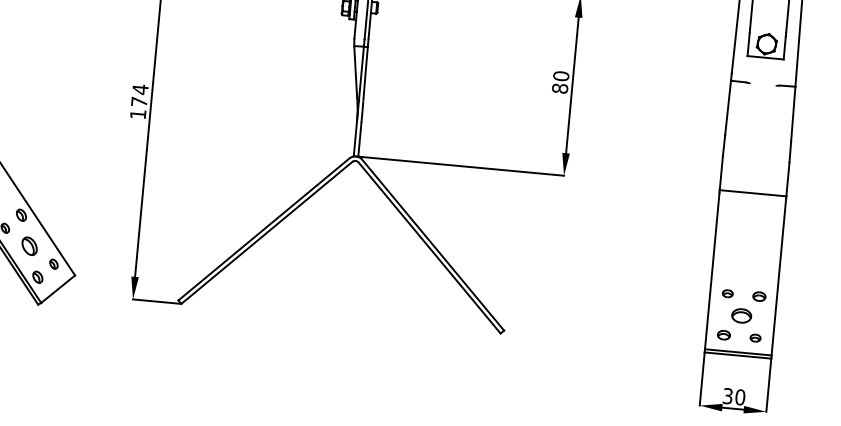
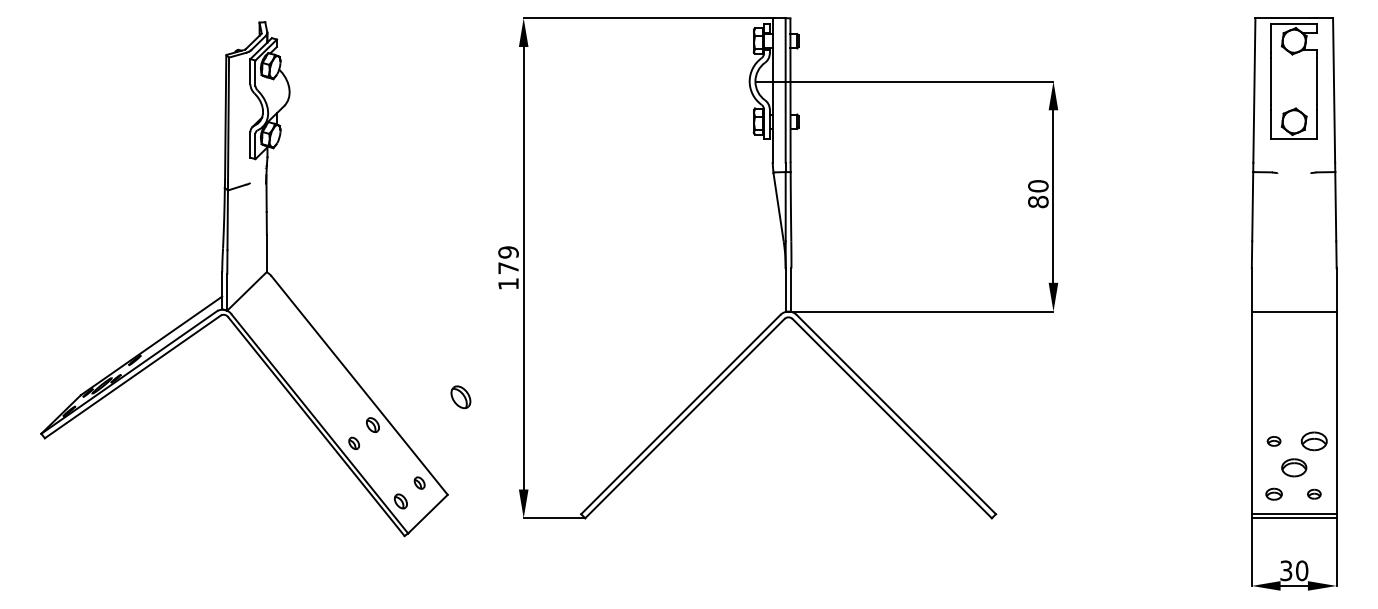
text: (140, 89) -> (508, 252), 174 -> 179
part: (29, 246) -> (460, 397), moved
part: (759, 296) -> (1314, 441), size x1.6

